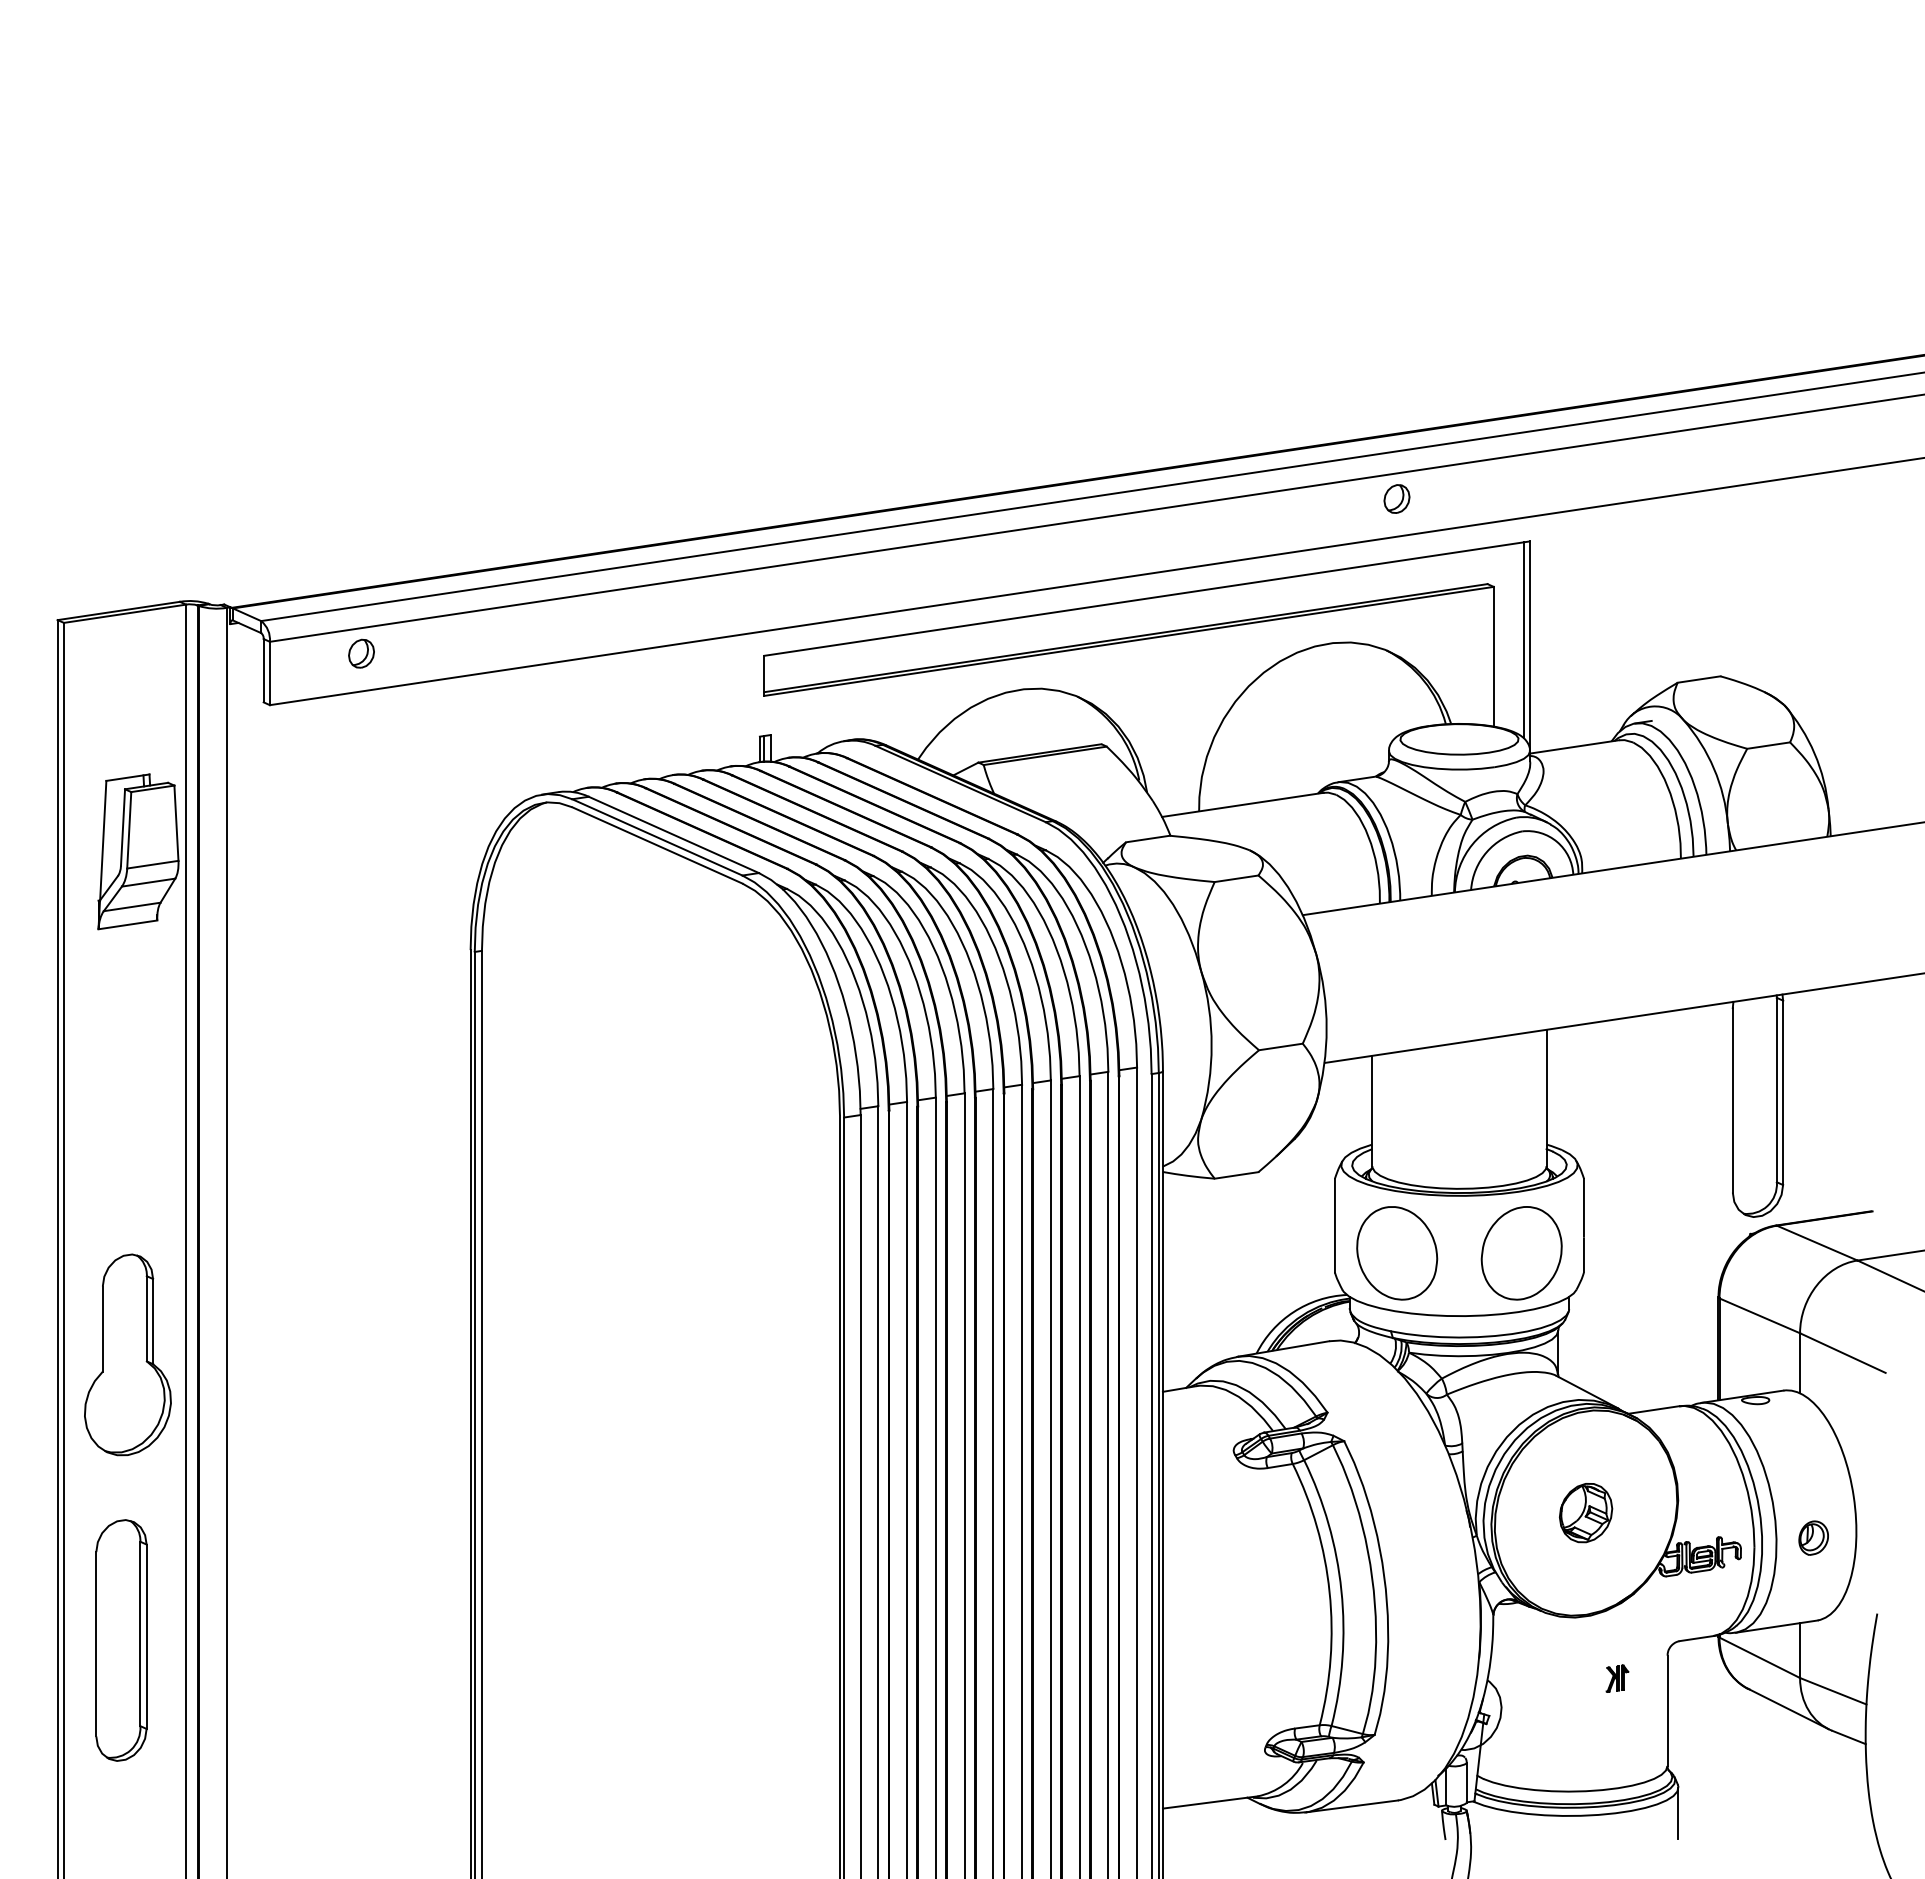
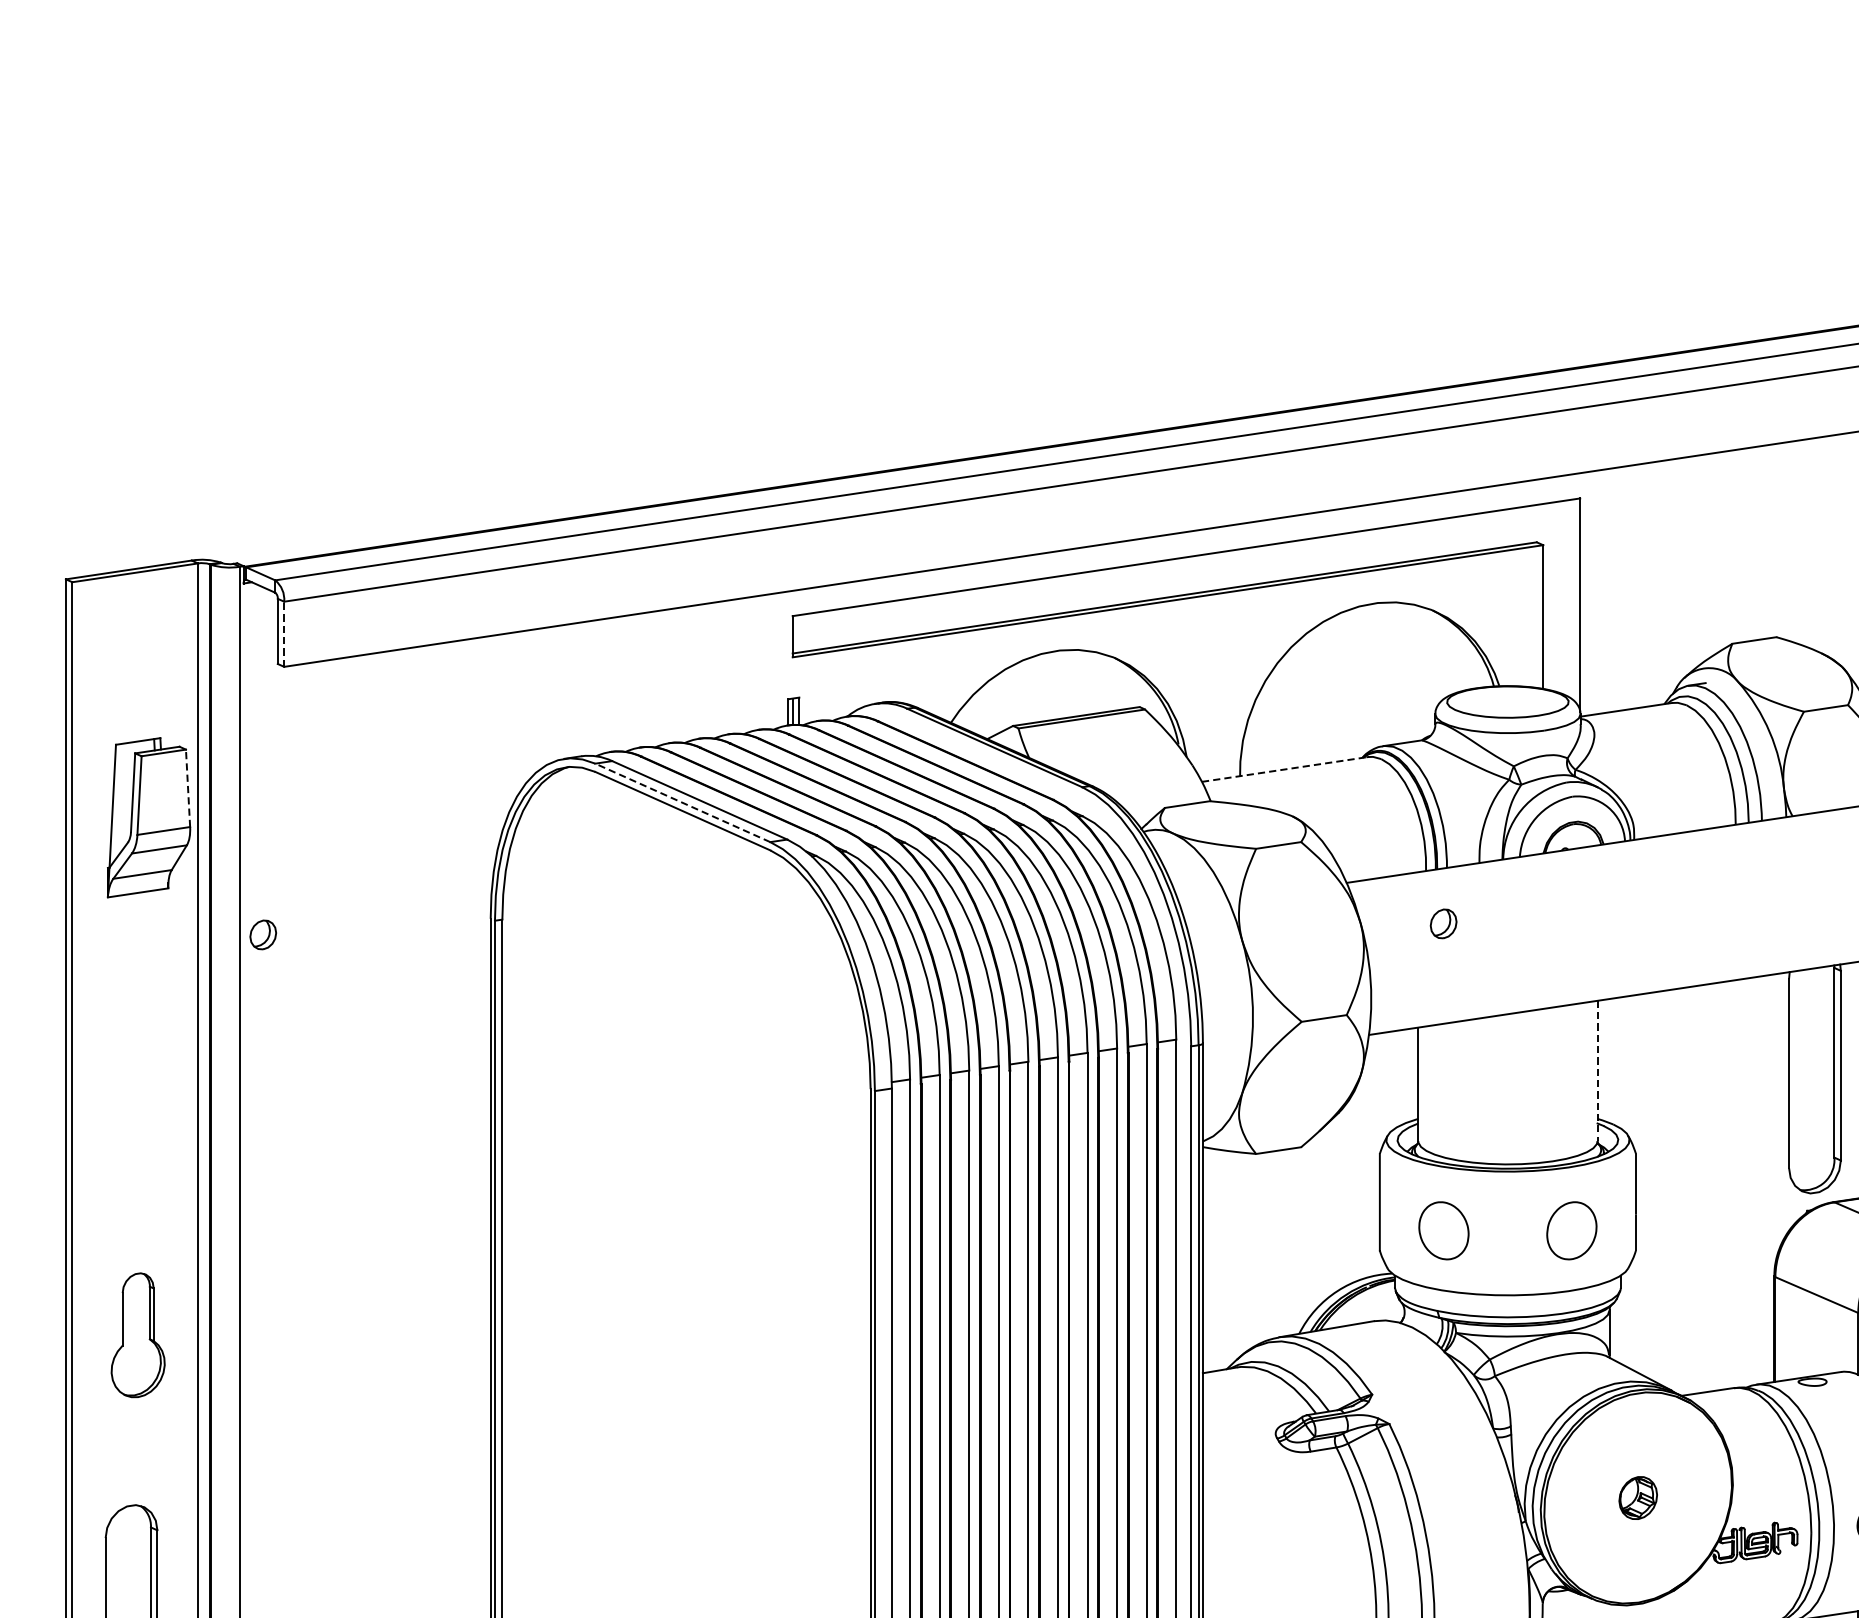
part: (1396, 498) -> (1443, 923), moved
line: (1523, 640) -> (1573, 600), removed
part: (361, 653) -> (263, 934), moved
line: (269, 673) -> (283, 634), solid -> dashed
line: (1242, 804) -> (1284, 769), solid -> dashed
line: (176, 823) -> (188, 788), solid -> dashed
line: (656, 837) -> (681, 802), solid -> dashed
line: (1546, 1098) -> (1597, 1071), solid -> dashed
part: (1397, 1253) -> (1444, 1230), size x0.6
part: (1521, 1253) -> (1571, 1230), size x0.6
part: (127, 1354) -> (137, 1334), size x0.6
part: (1586, 1513) -> (1638, 1498), size x0.7

